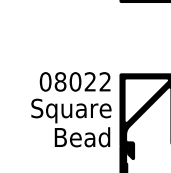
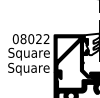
text: (70, 138) -> (28, 68), Bead -> Square

